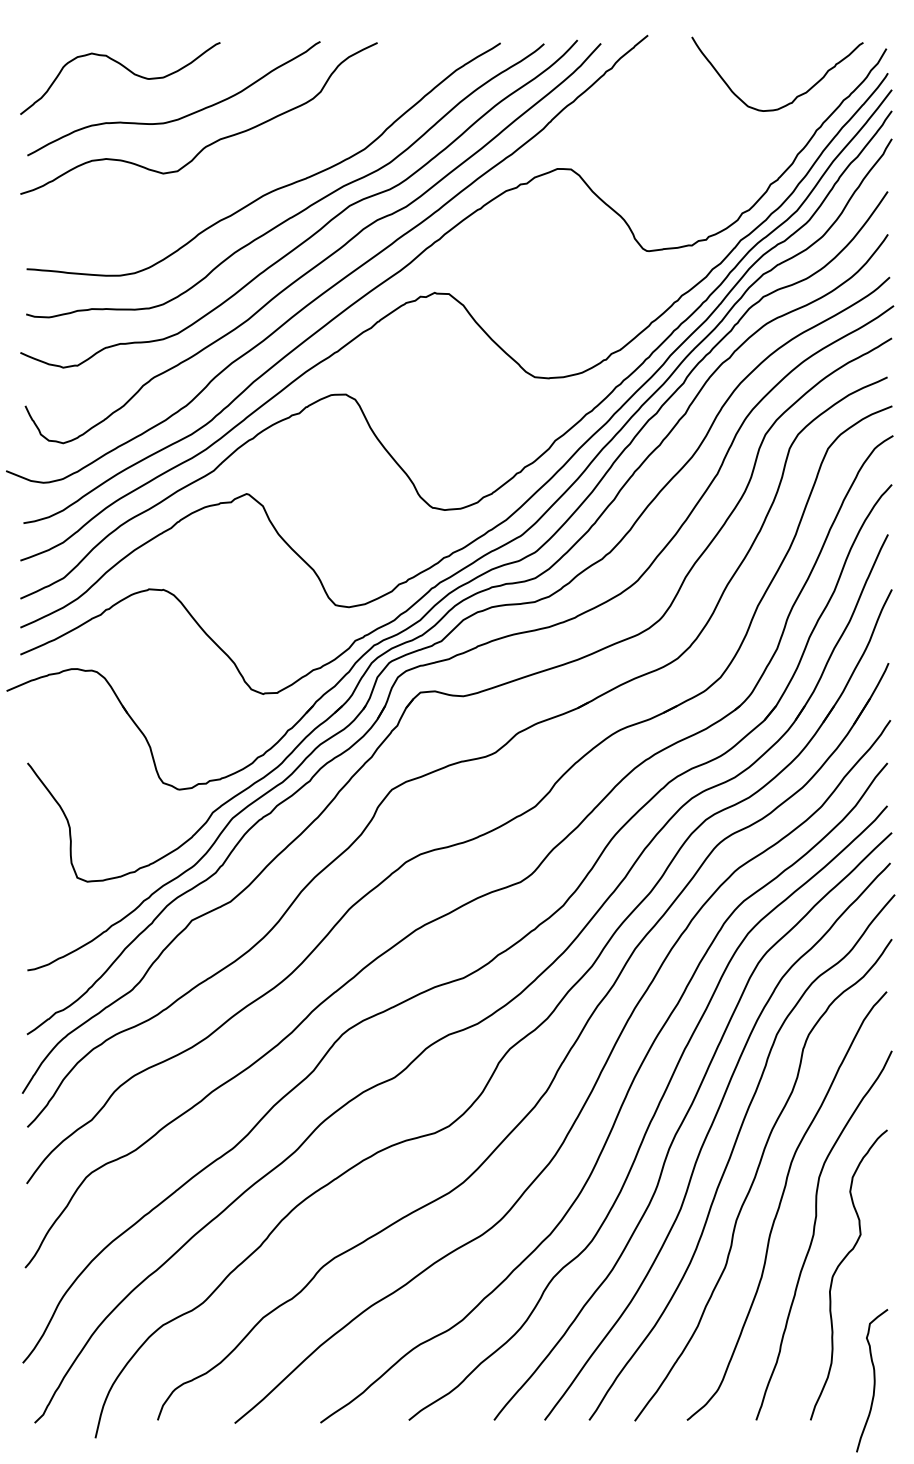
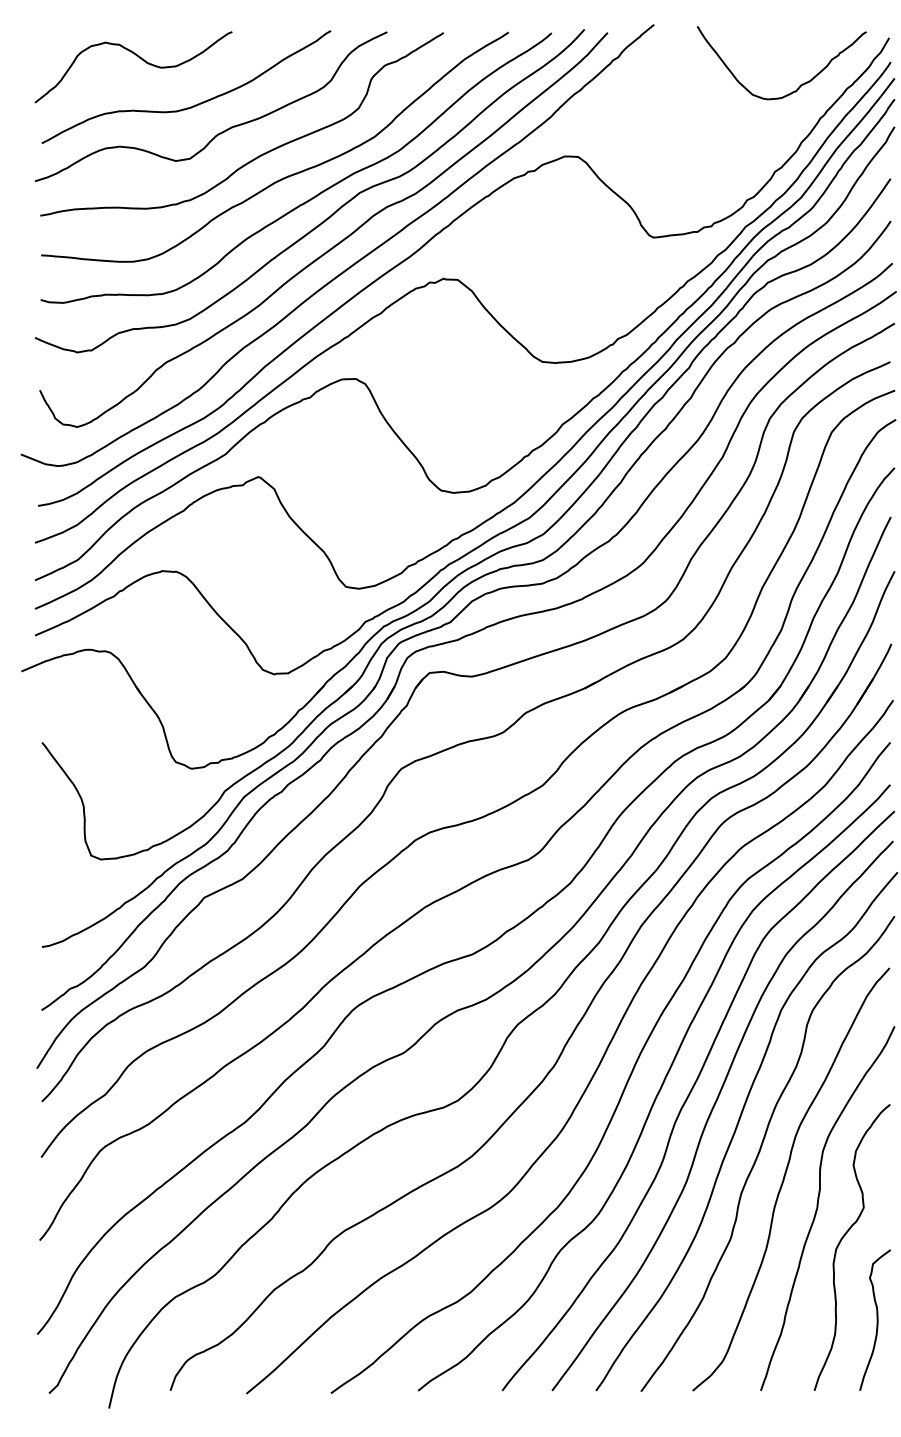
curve: (246, 168) -> (258, 156), added
curve: (873, 1380) -> (876, 1319), moved

